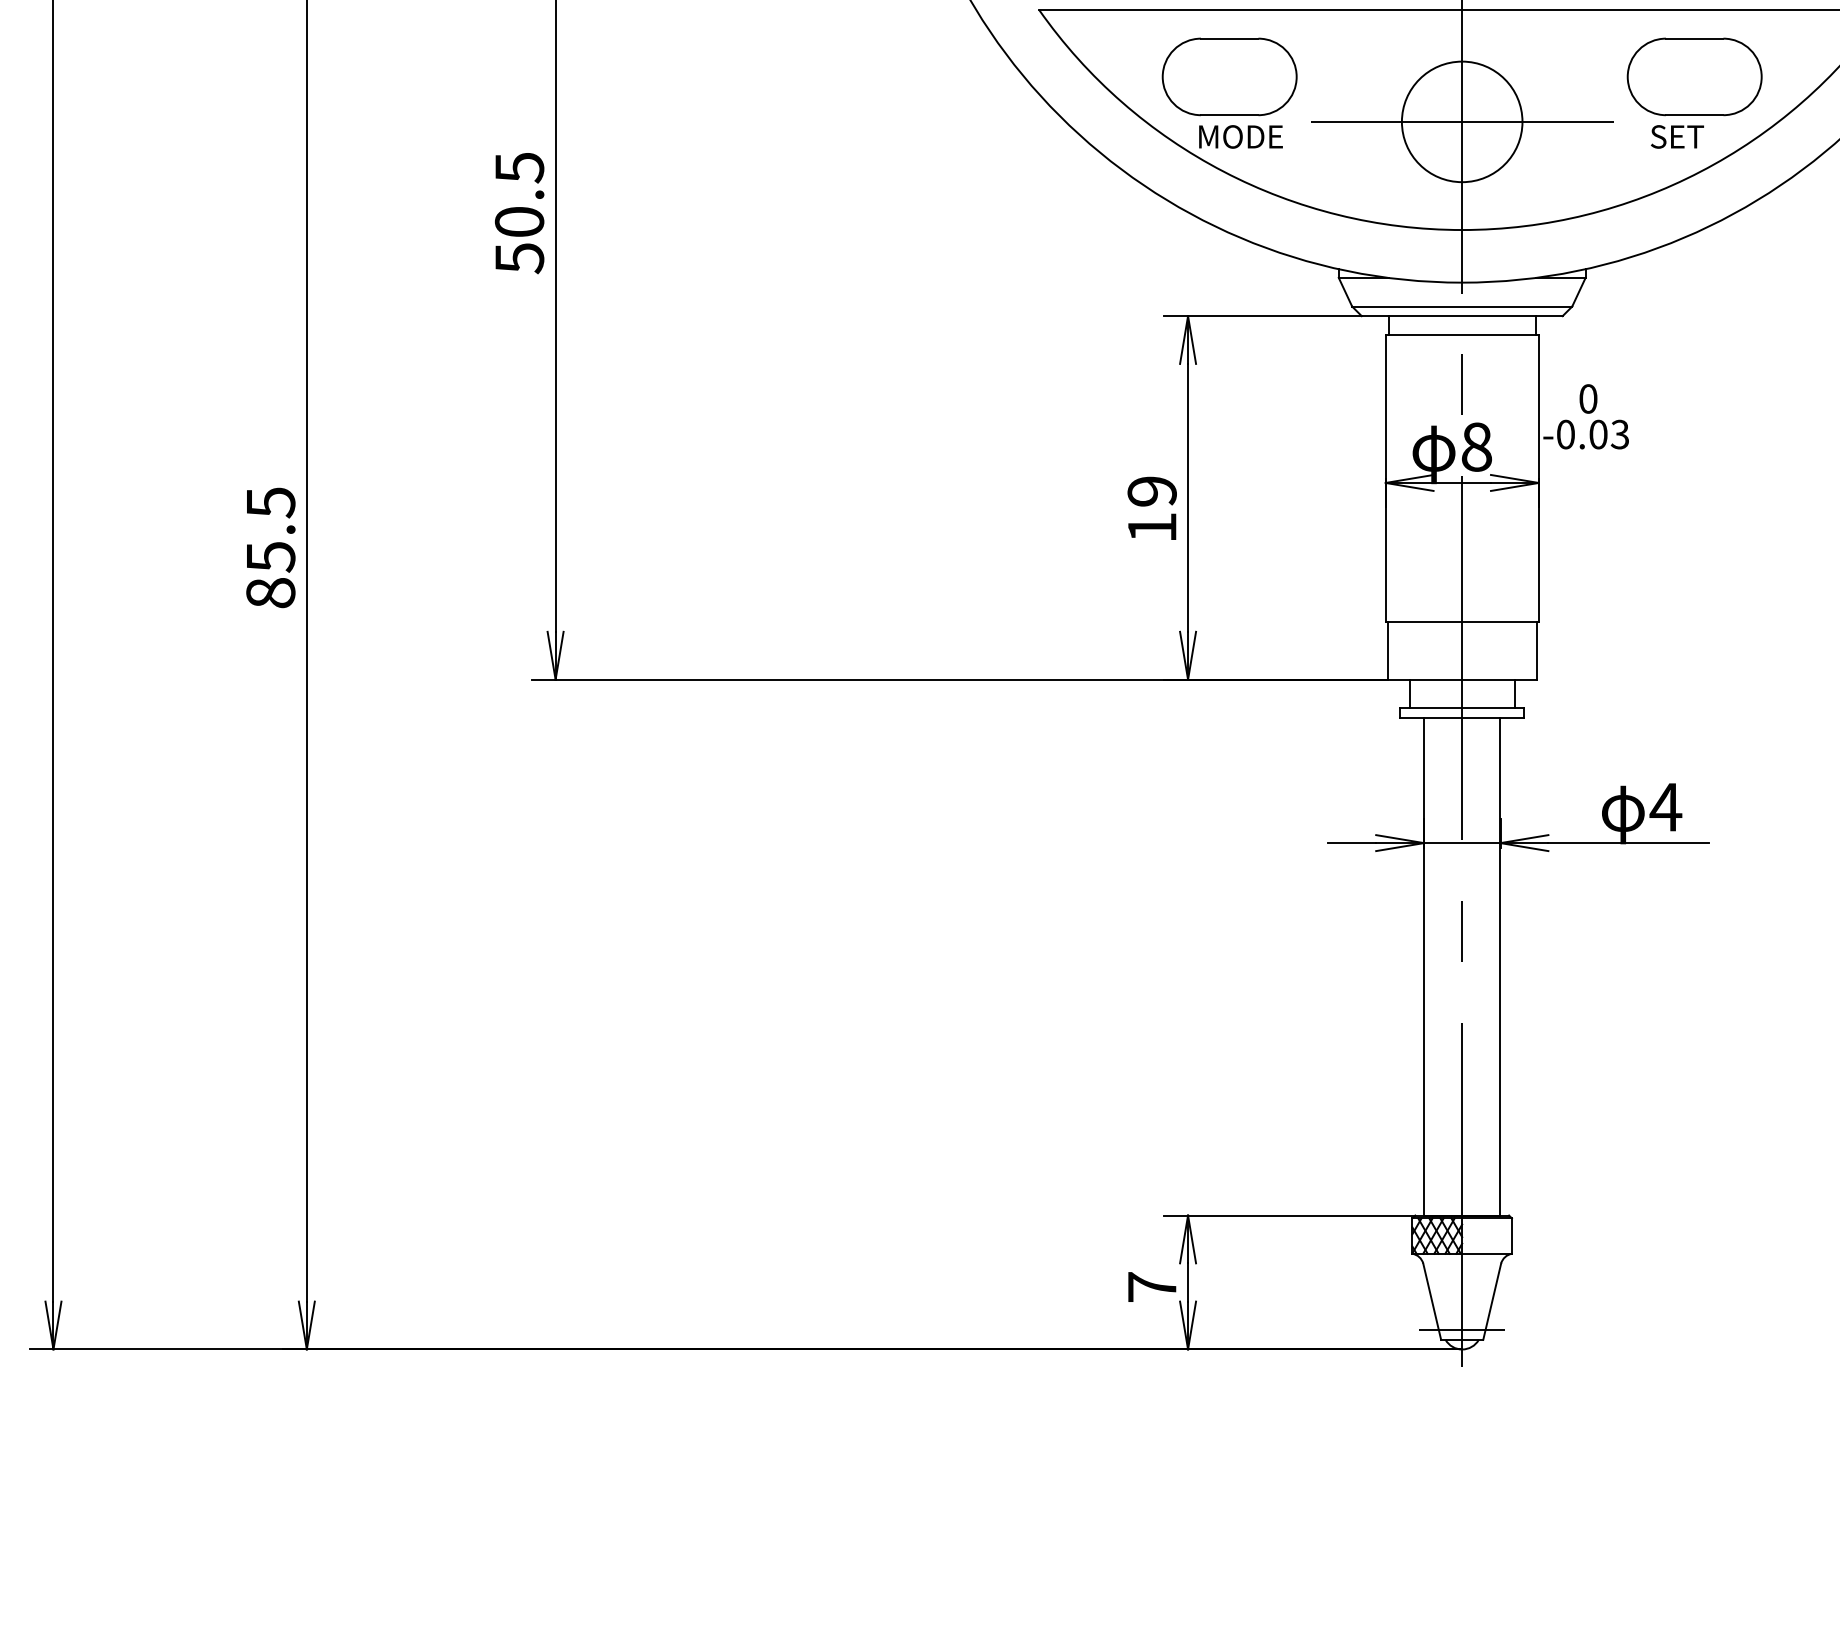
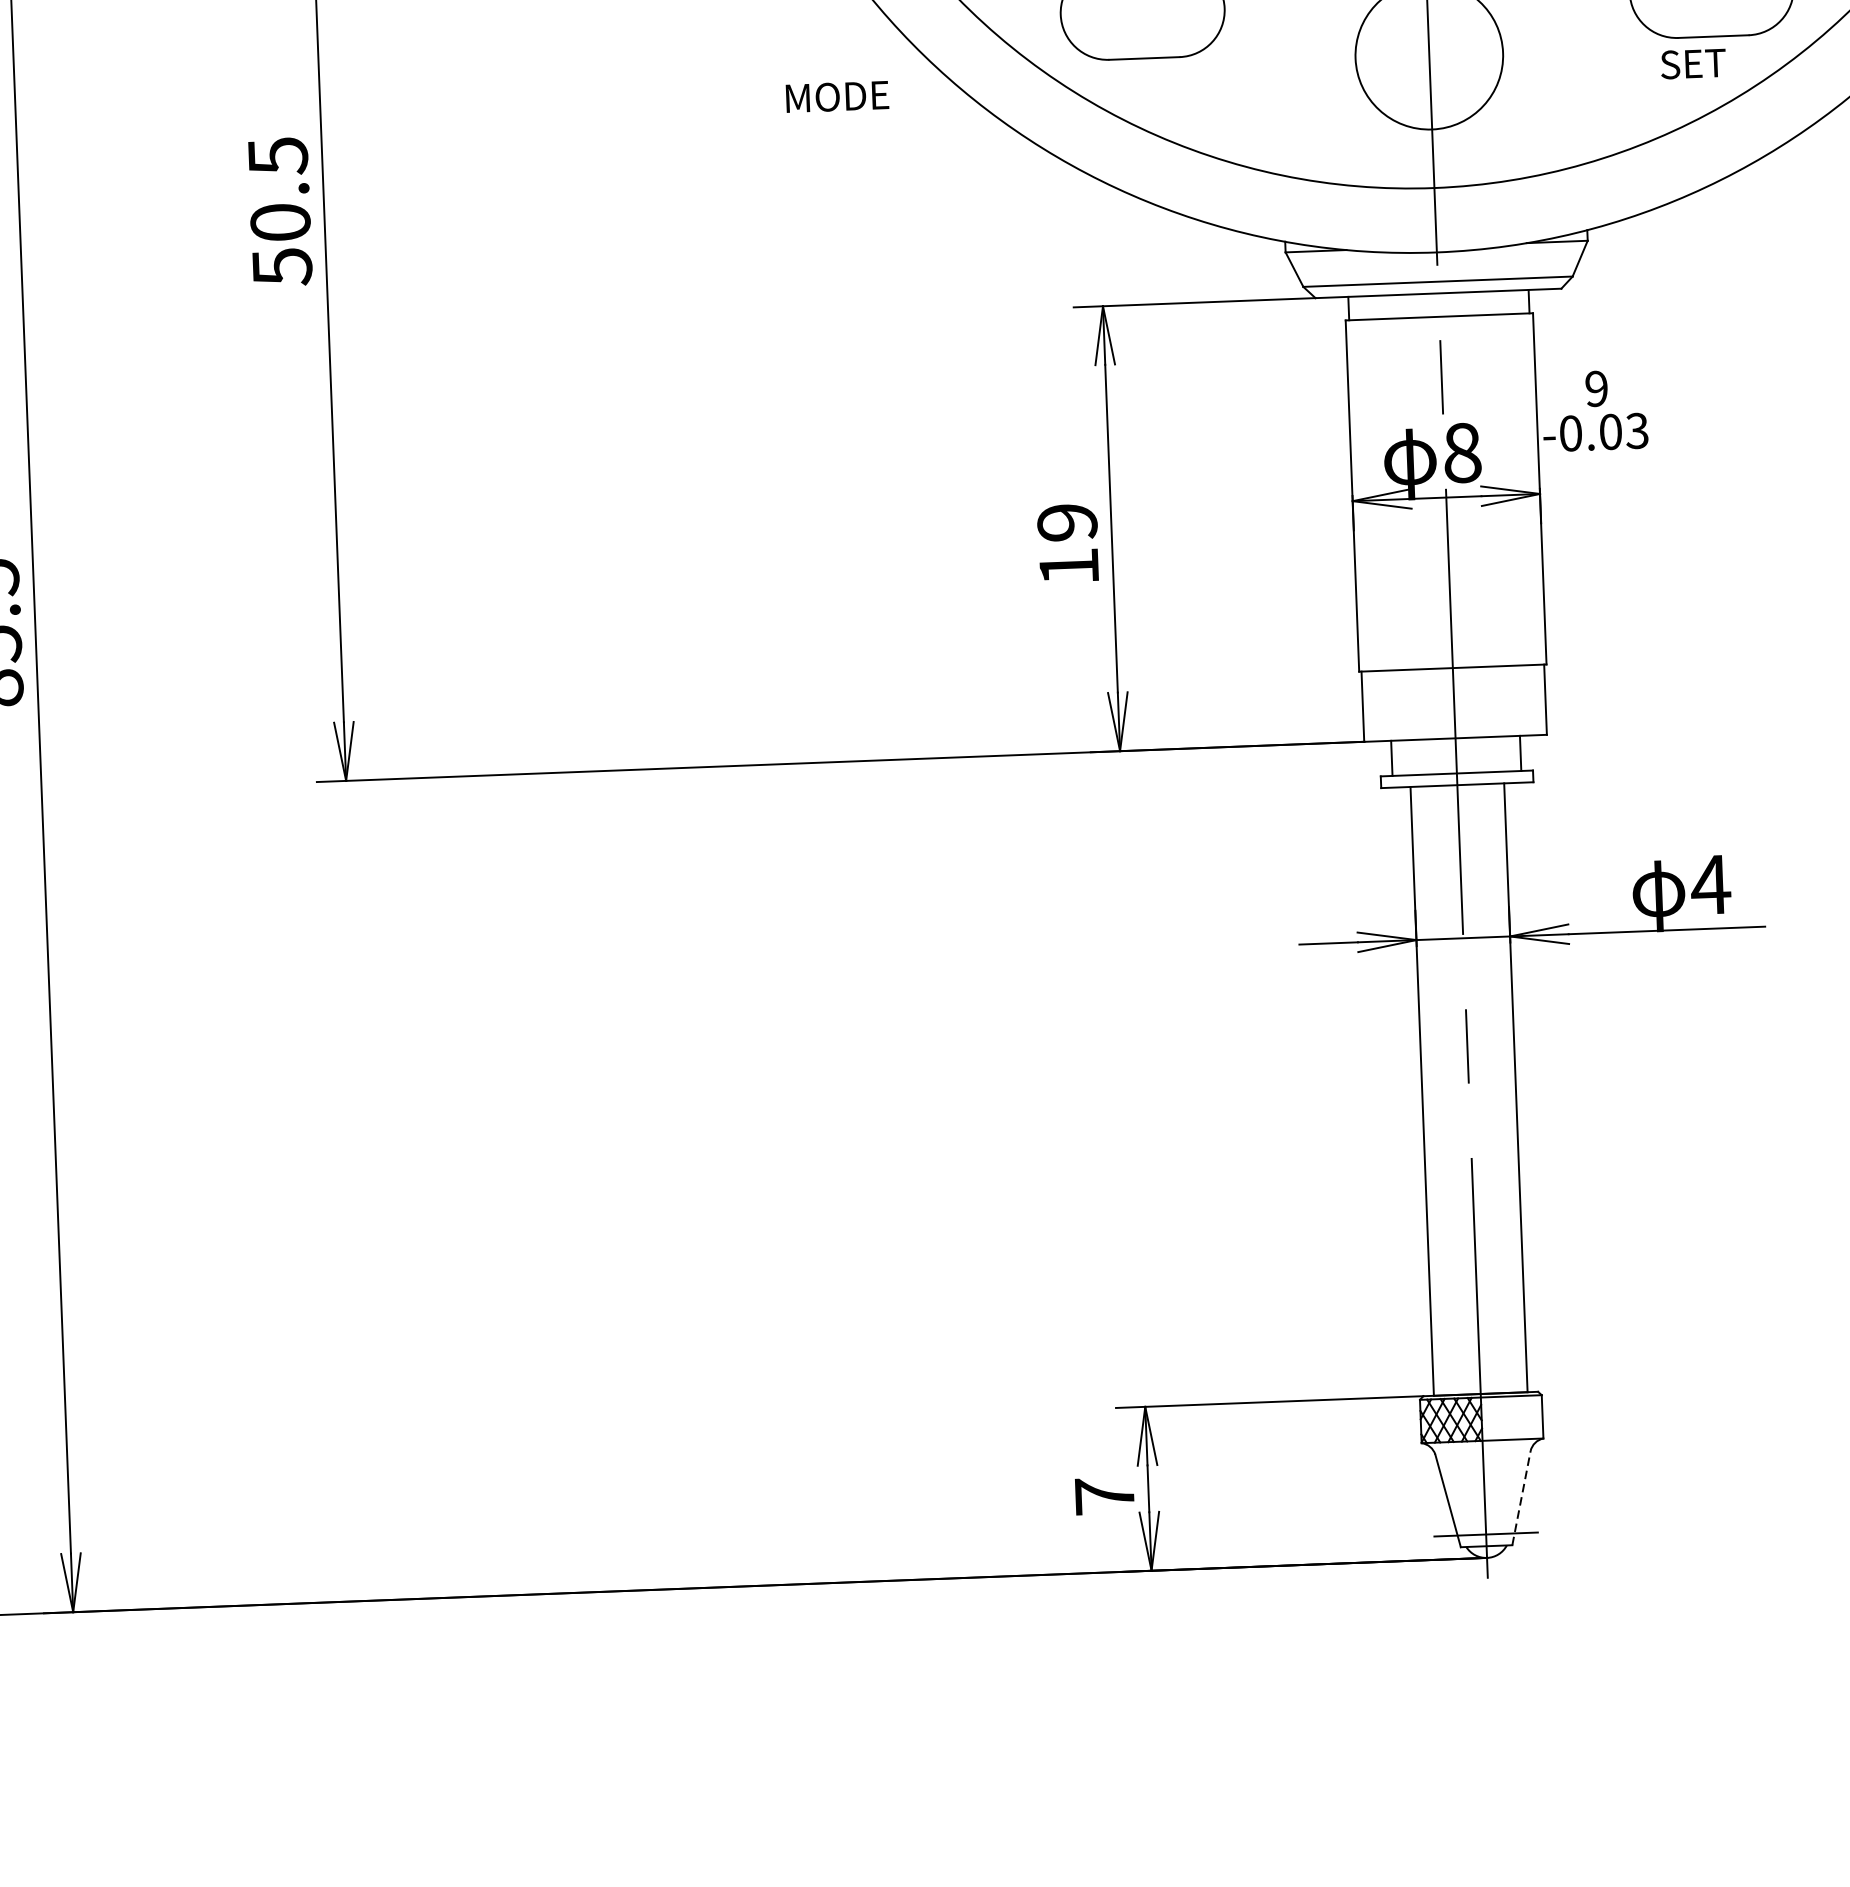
line: (1461, 121) -> (1428, 55), removed
text: (1240, 136) -> (836, 96), moved
text: (1588, 398) -> (1596, 388), 0 -> 9
line: (1492, 1301) -> (1521, 1497), solid -> dashed

